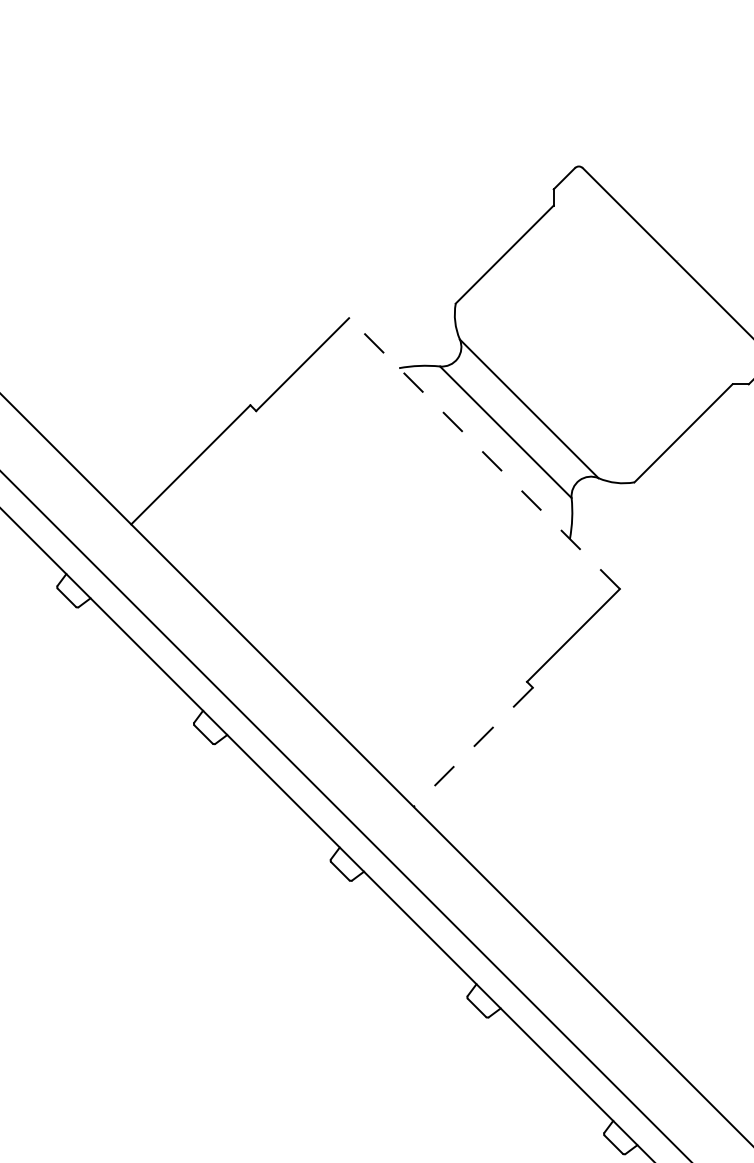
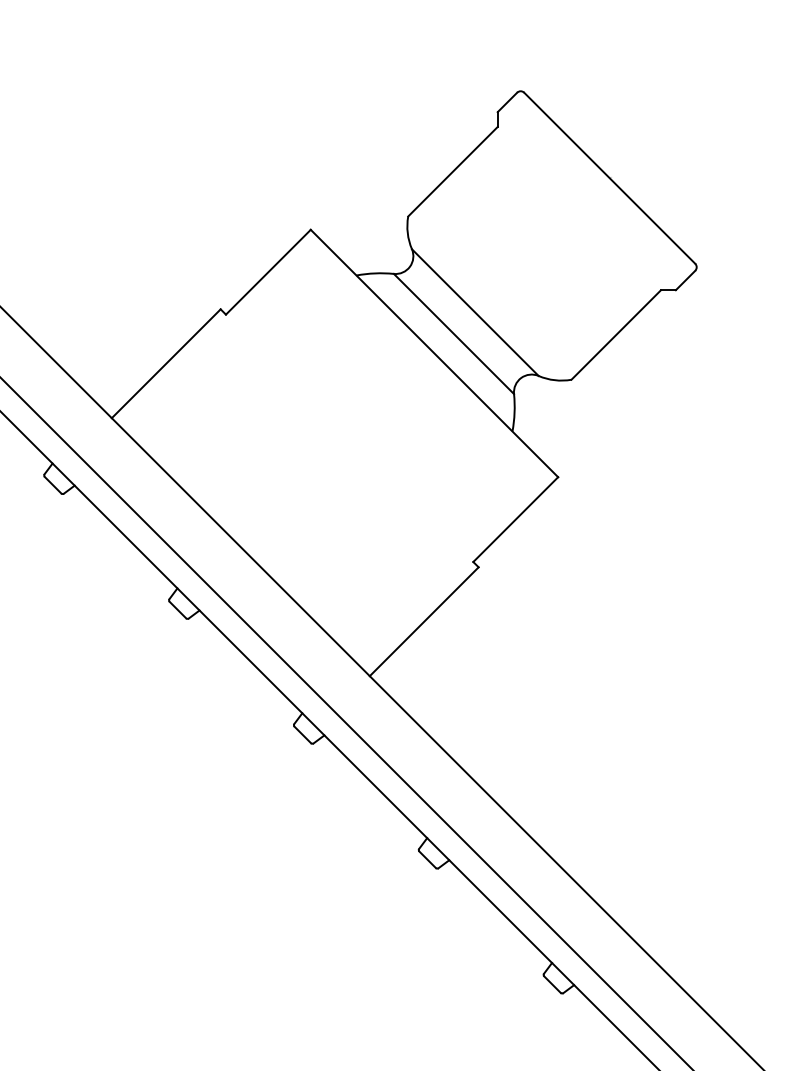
line: (484, 453) -> (434, 353), dashed -> solid
line: (473, 747) -> (424, 621), dashed -> solid

